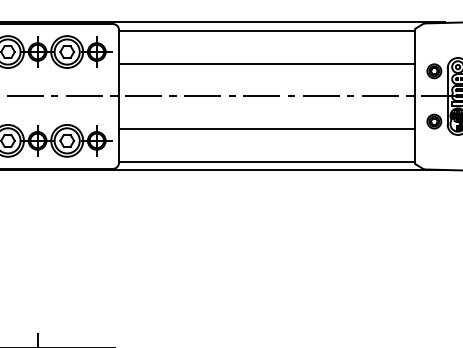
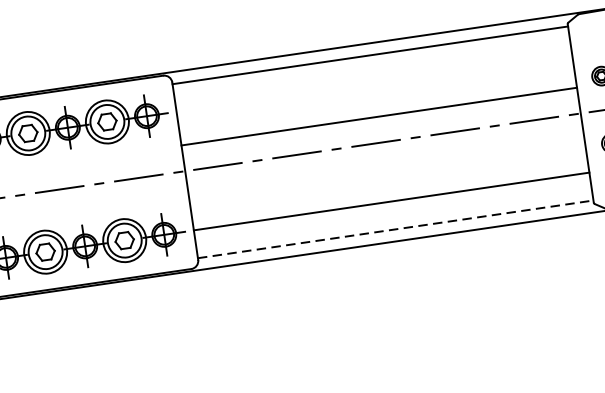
line: (266, 64) -> (378, 117), moved
line: (266, 128) -> (390, 201), moved
line: (267, 161) -> (396, 229), solid -> dashed

